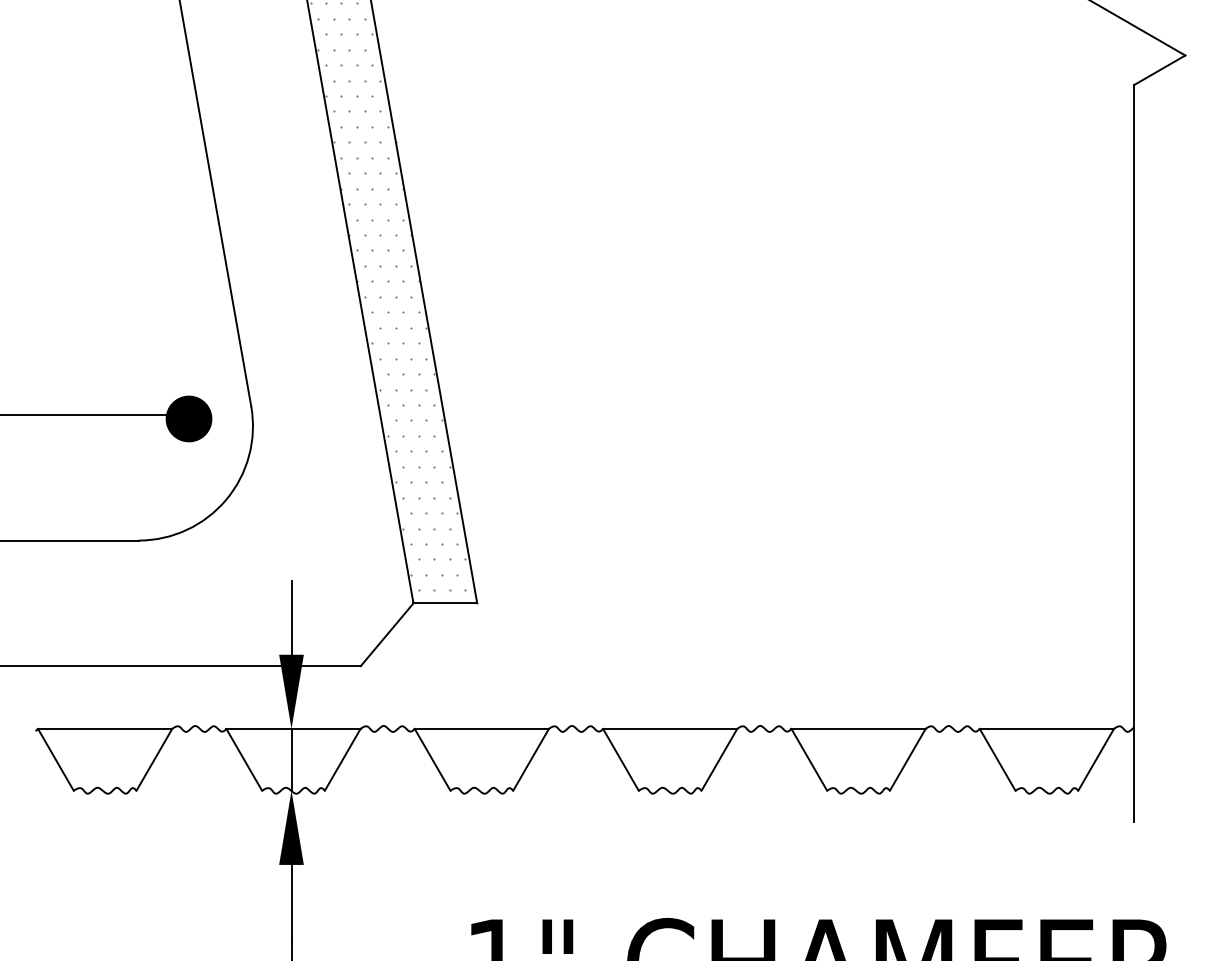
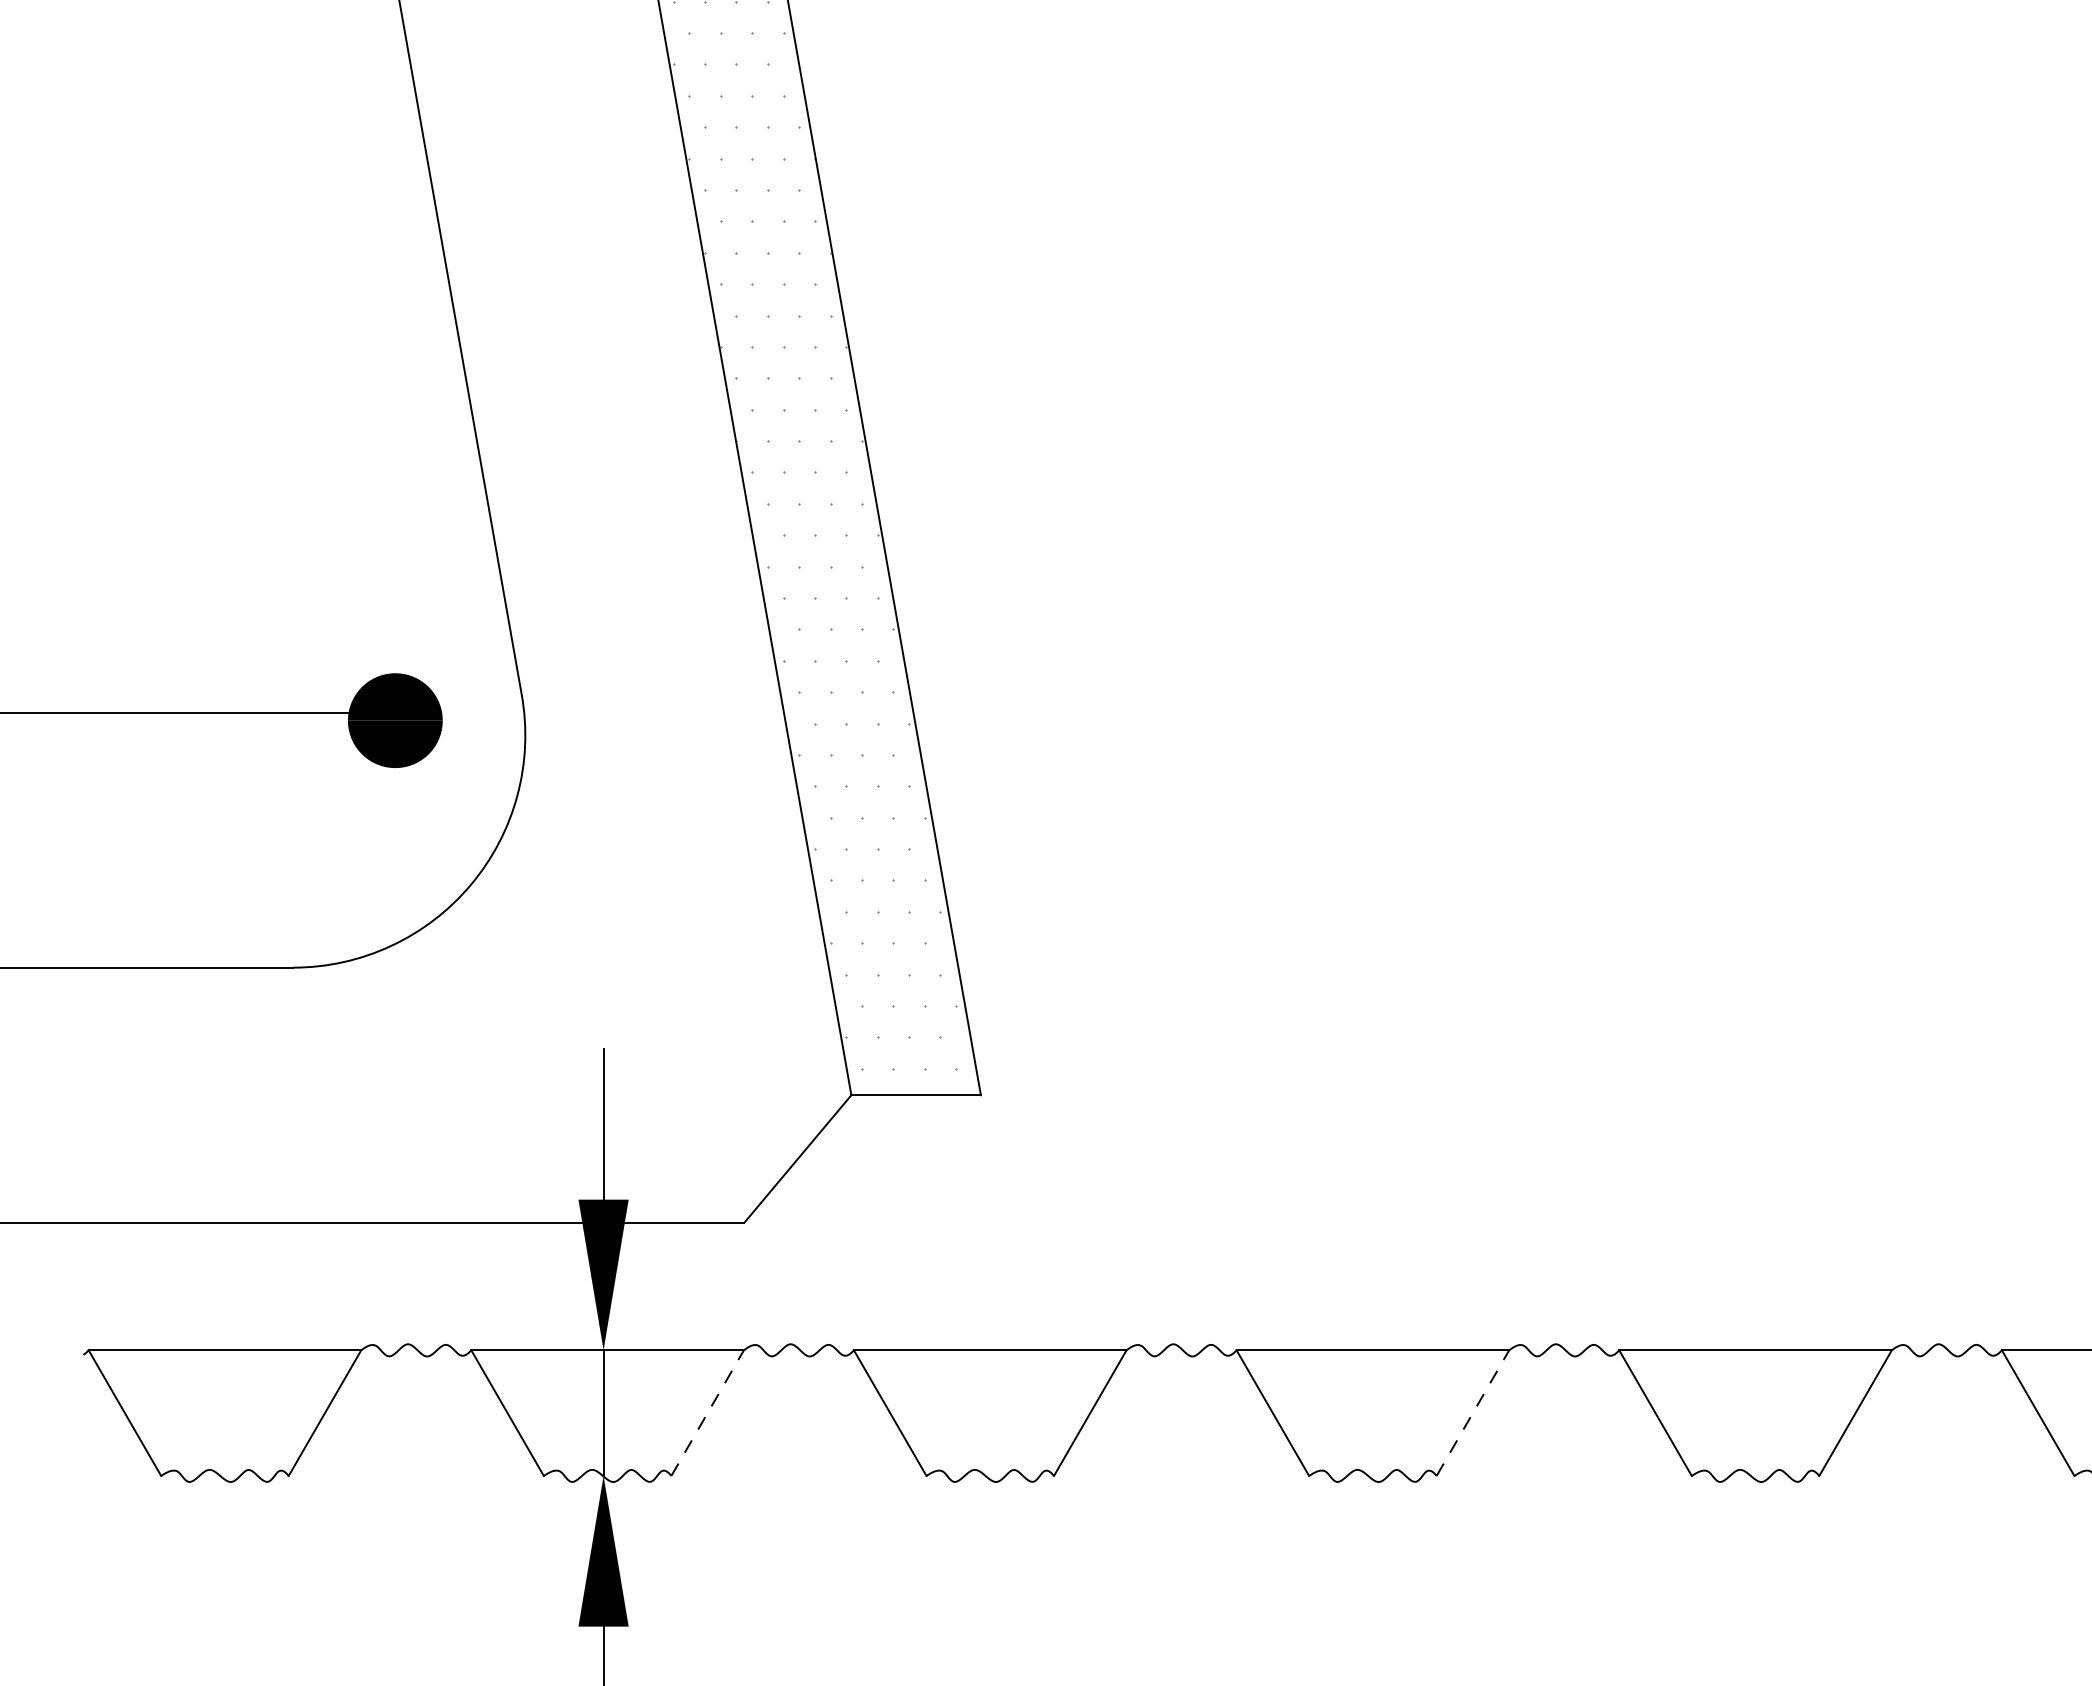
line: (342, 759) -> (707, 1412), solid -> dashed
line: (719, 759) -> (1473, 1412), solid -> dashed

